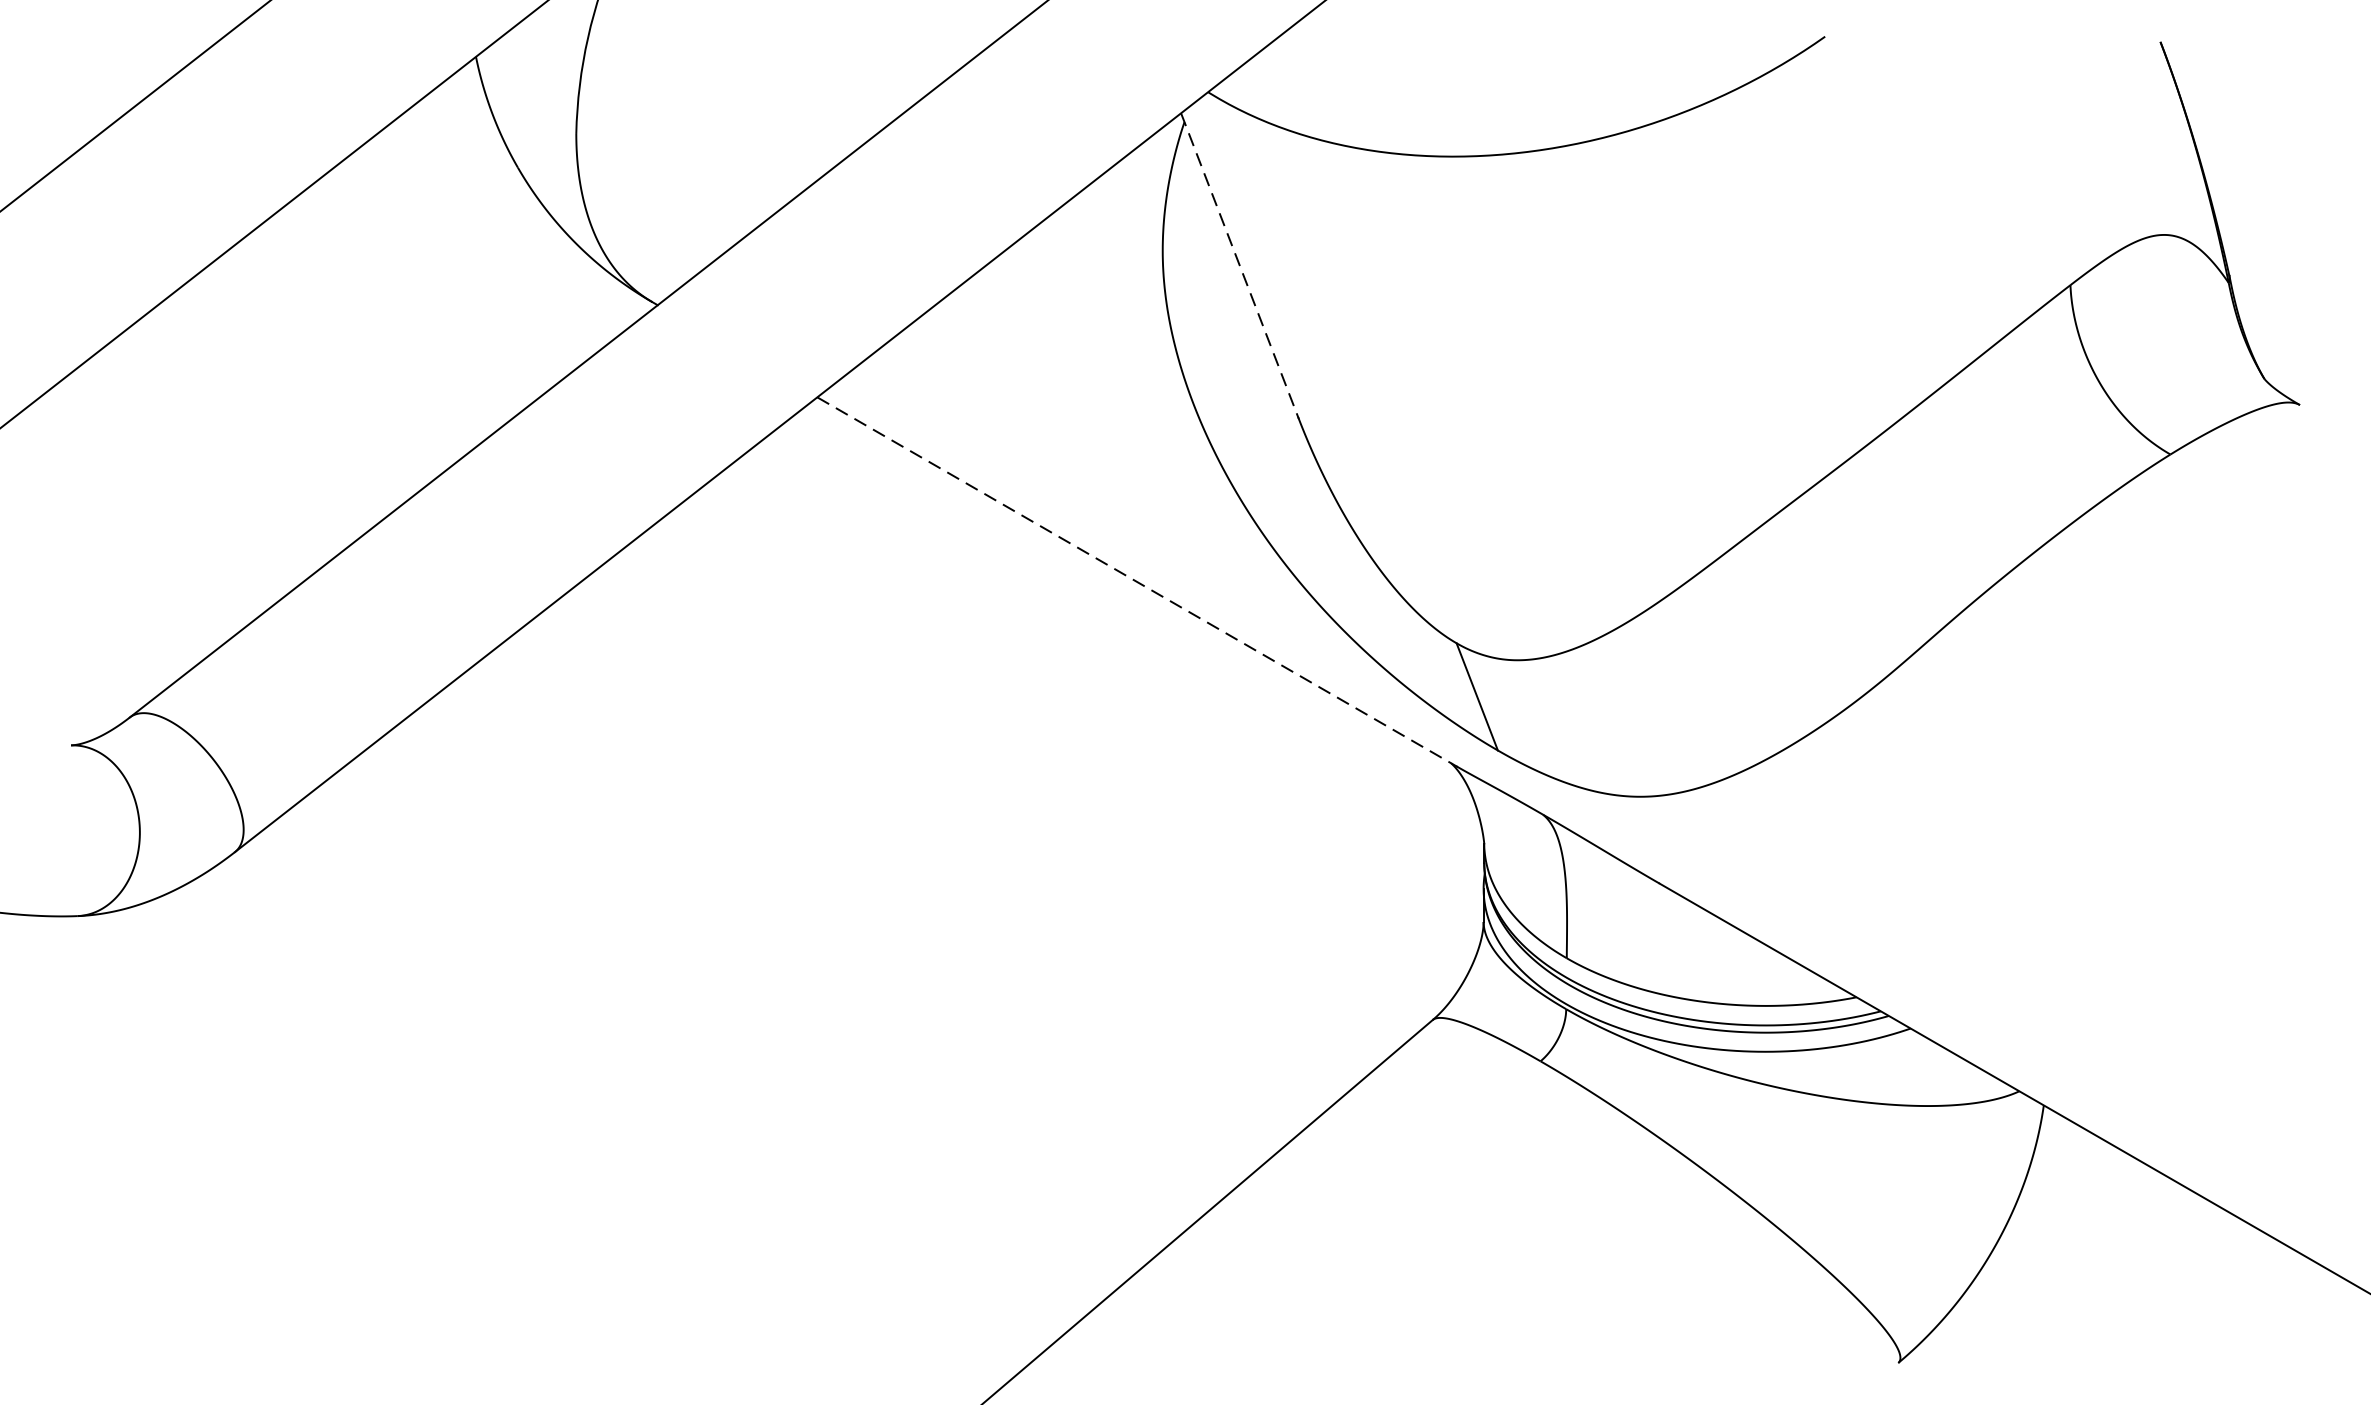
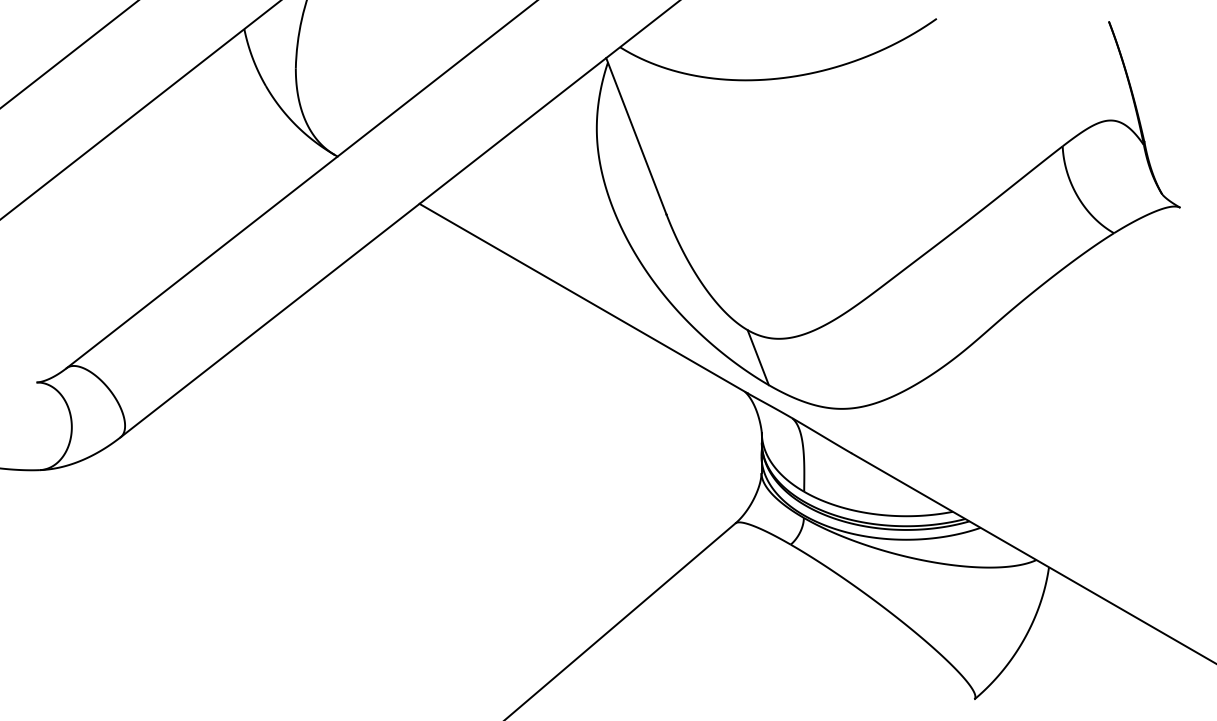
line: (1240, 266) -> (636, 136), dashed -> solid
line: (1136, 581) -> (583, 298), dashed -> solid

